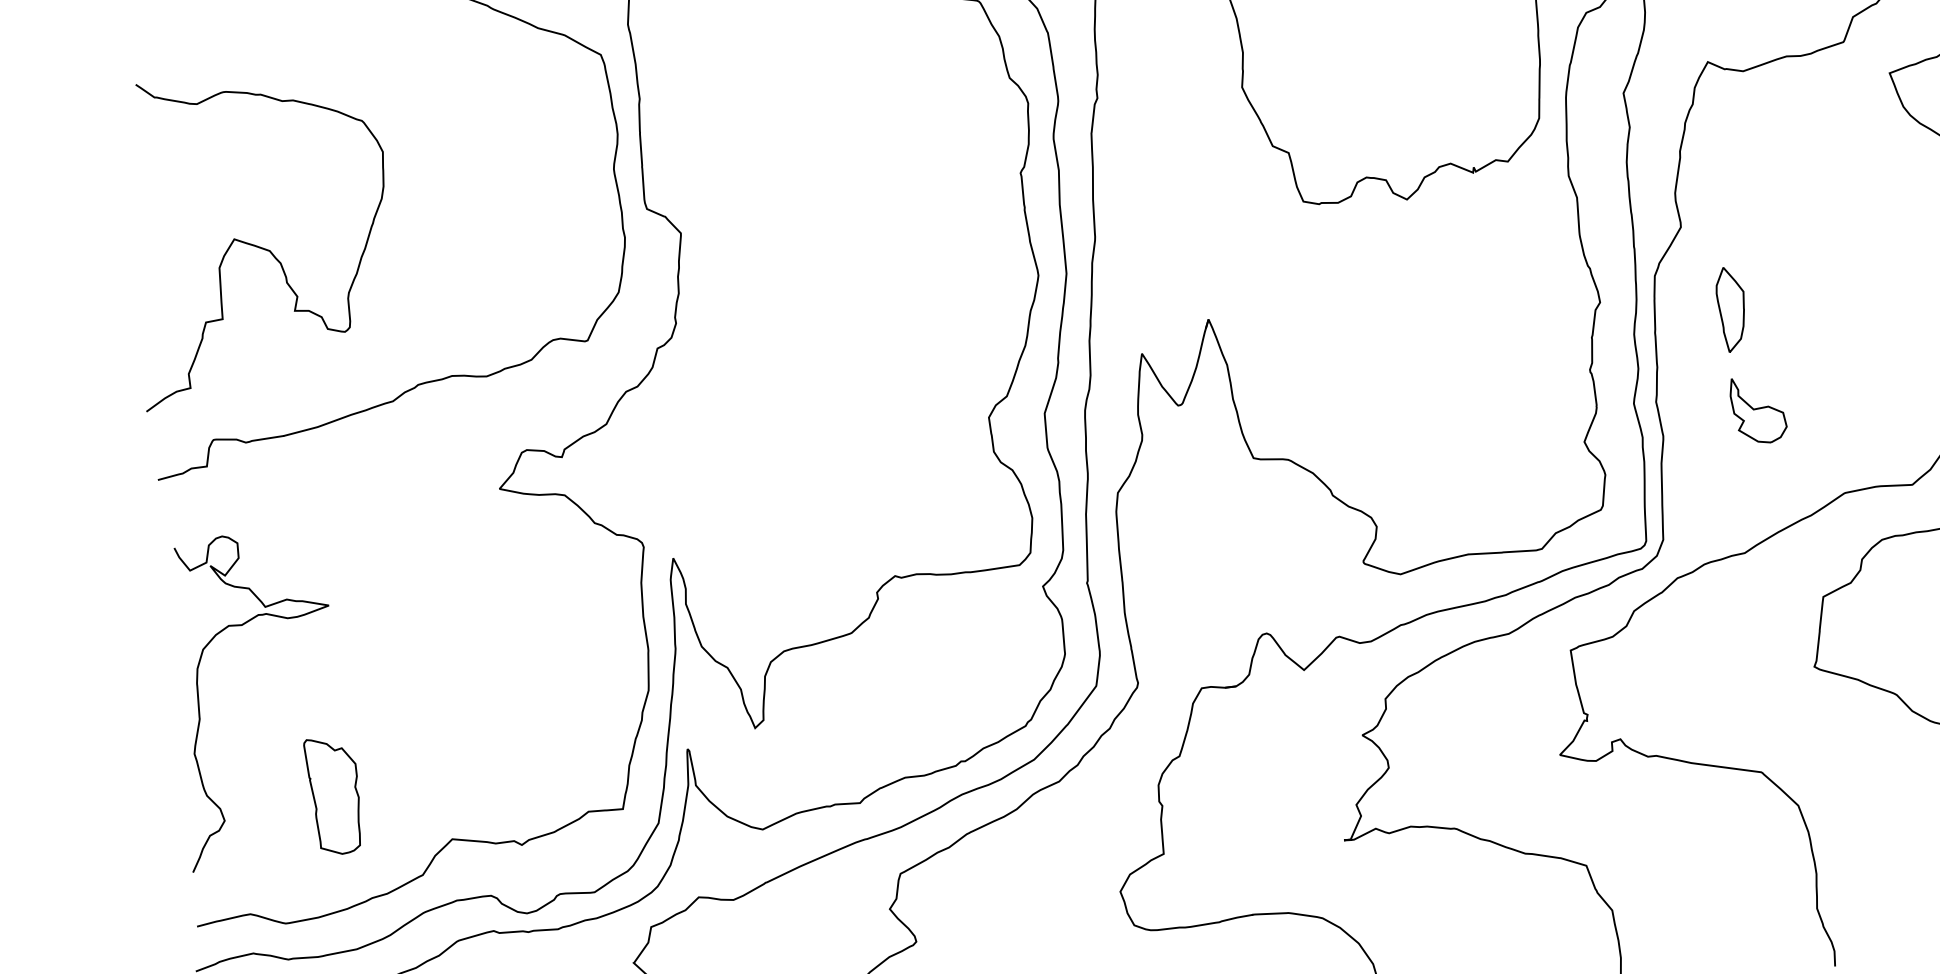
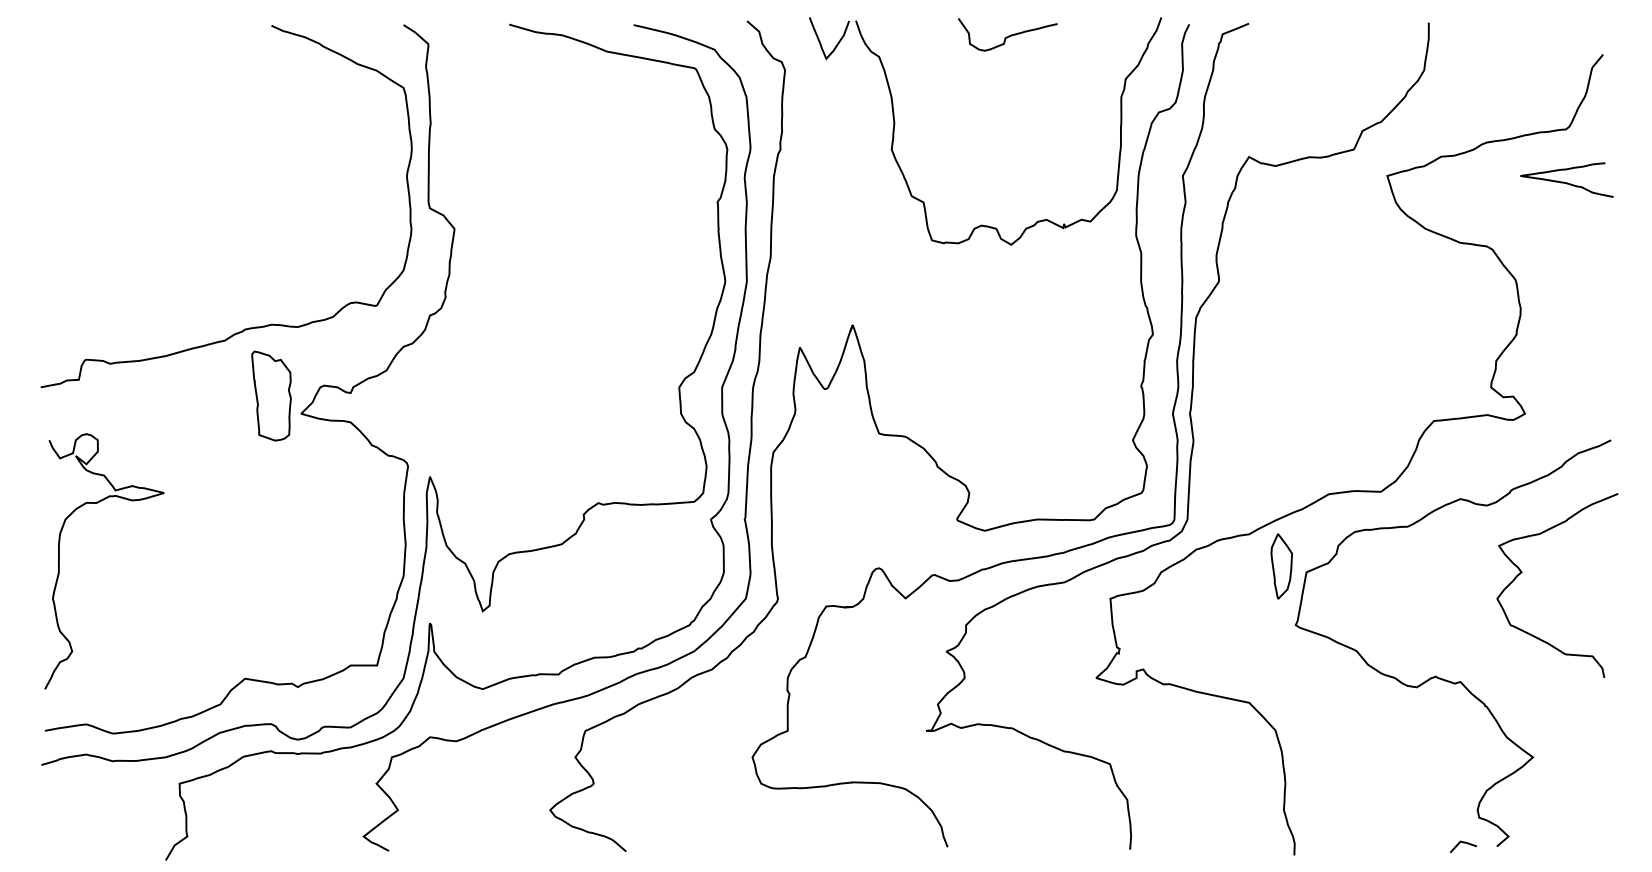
curve: (257, 245) -> (130, 213), removed
part: (1730, 309) -> (1281, 566), moved
part: (1758, 410) -> (1267, 426), removed
part: (333, 795) -> (271, 395), moved

